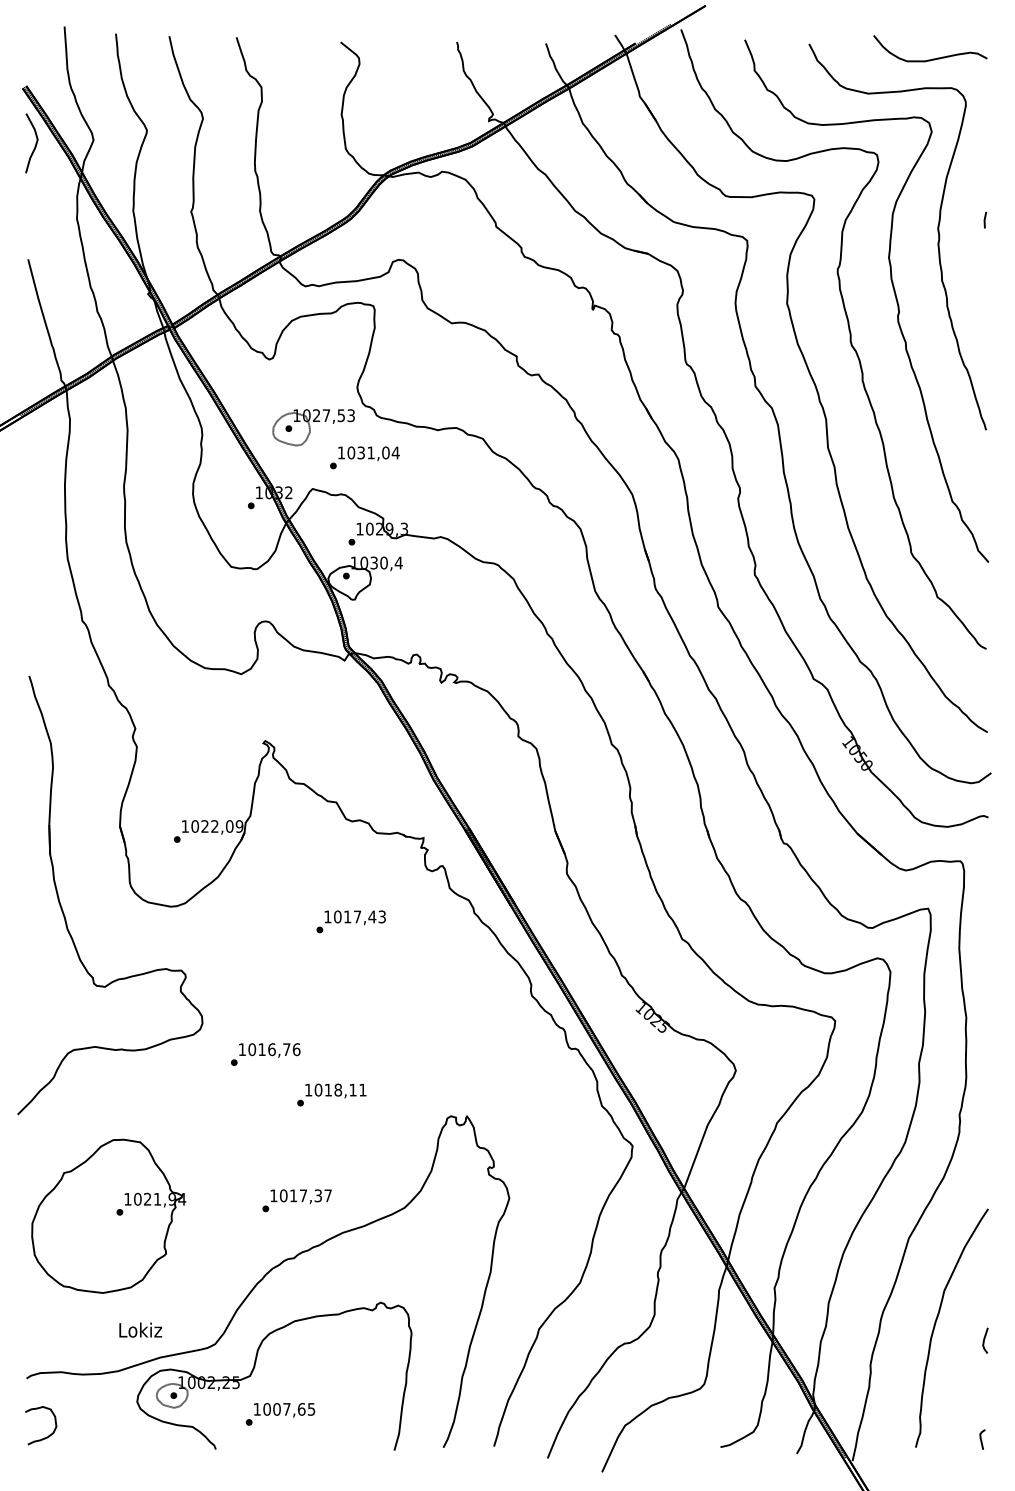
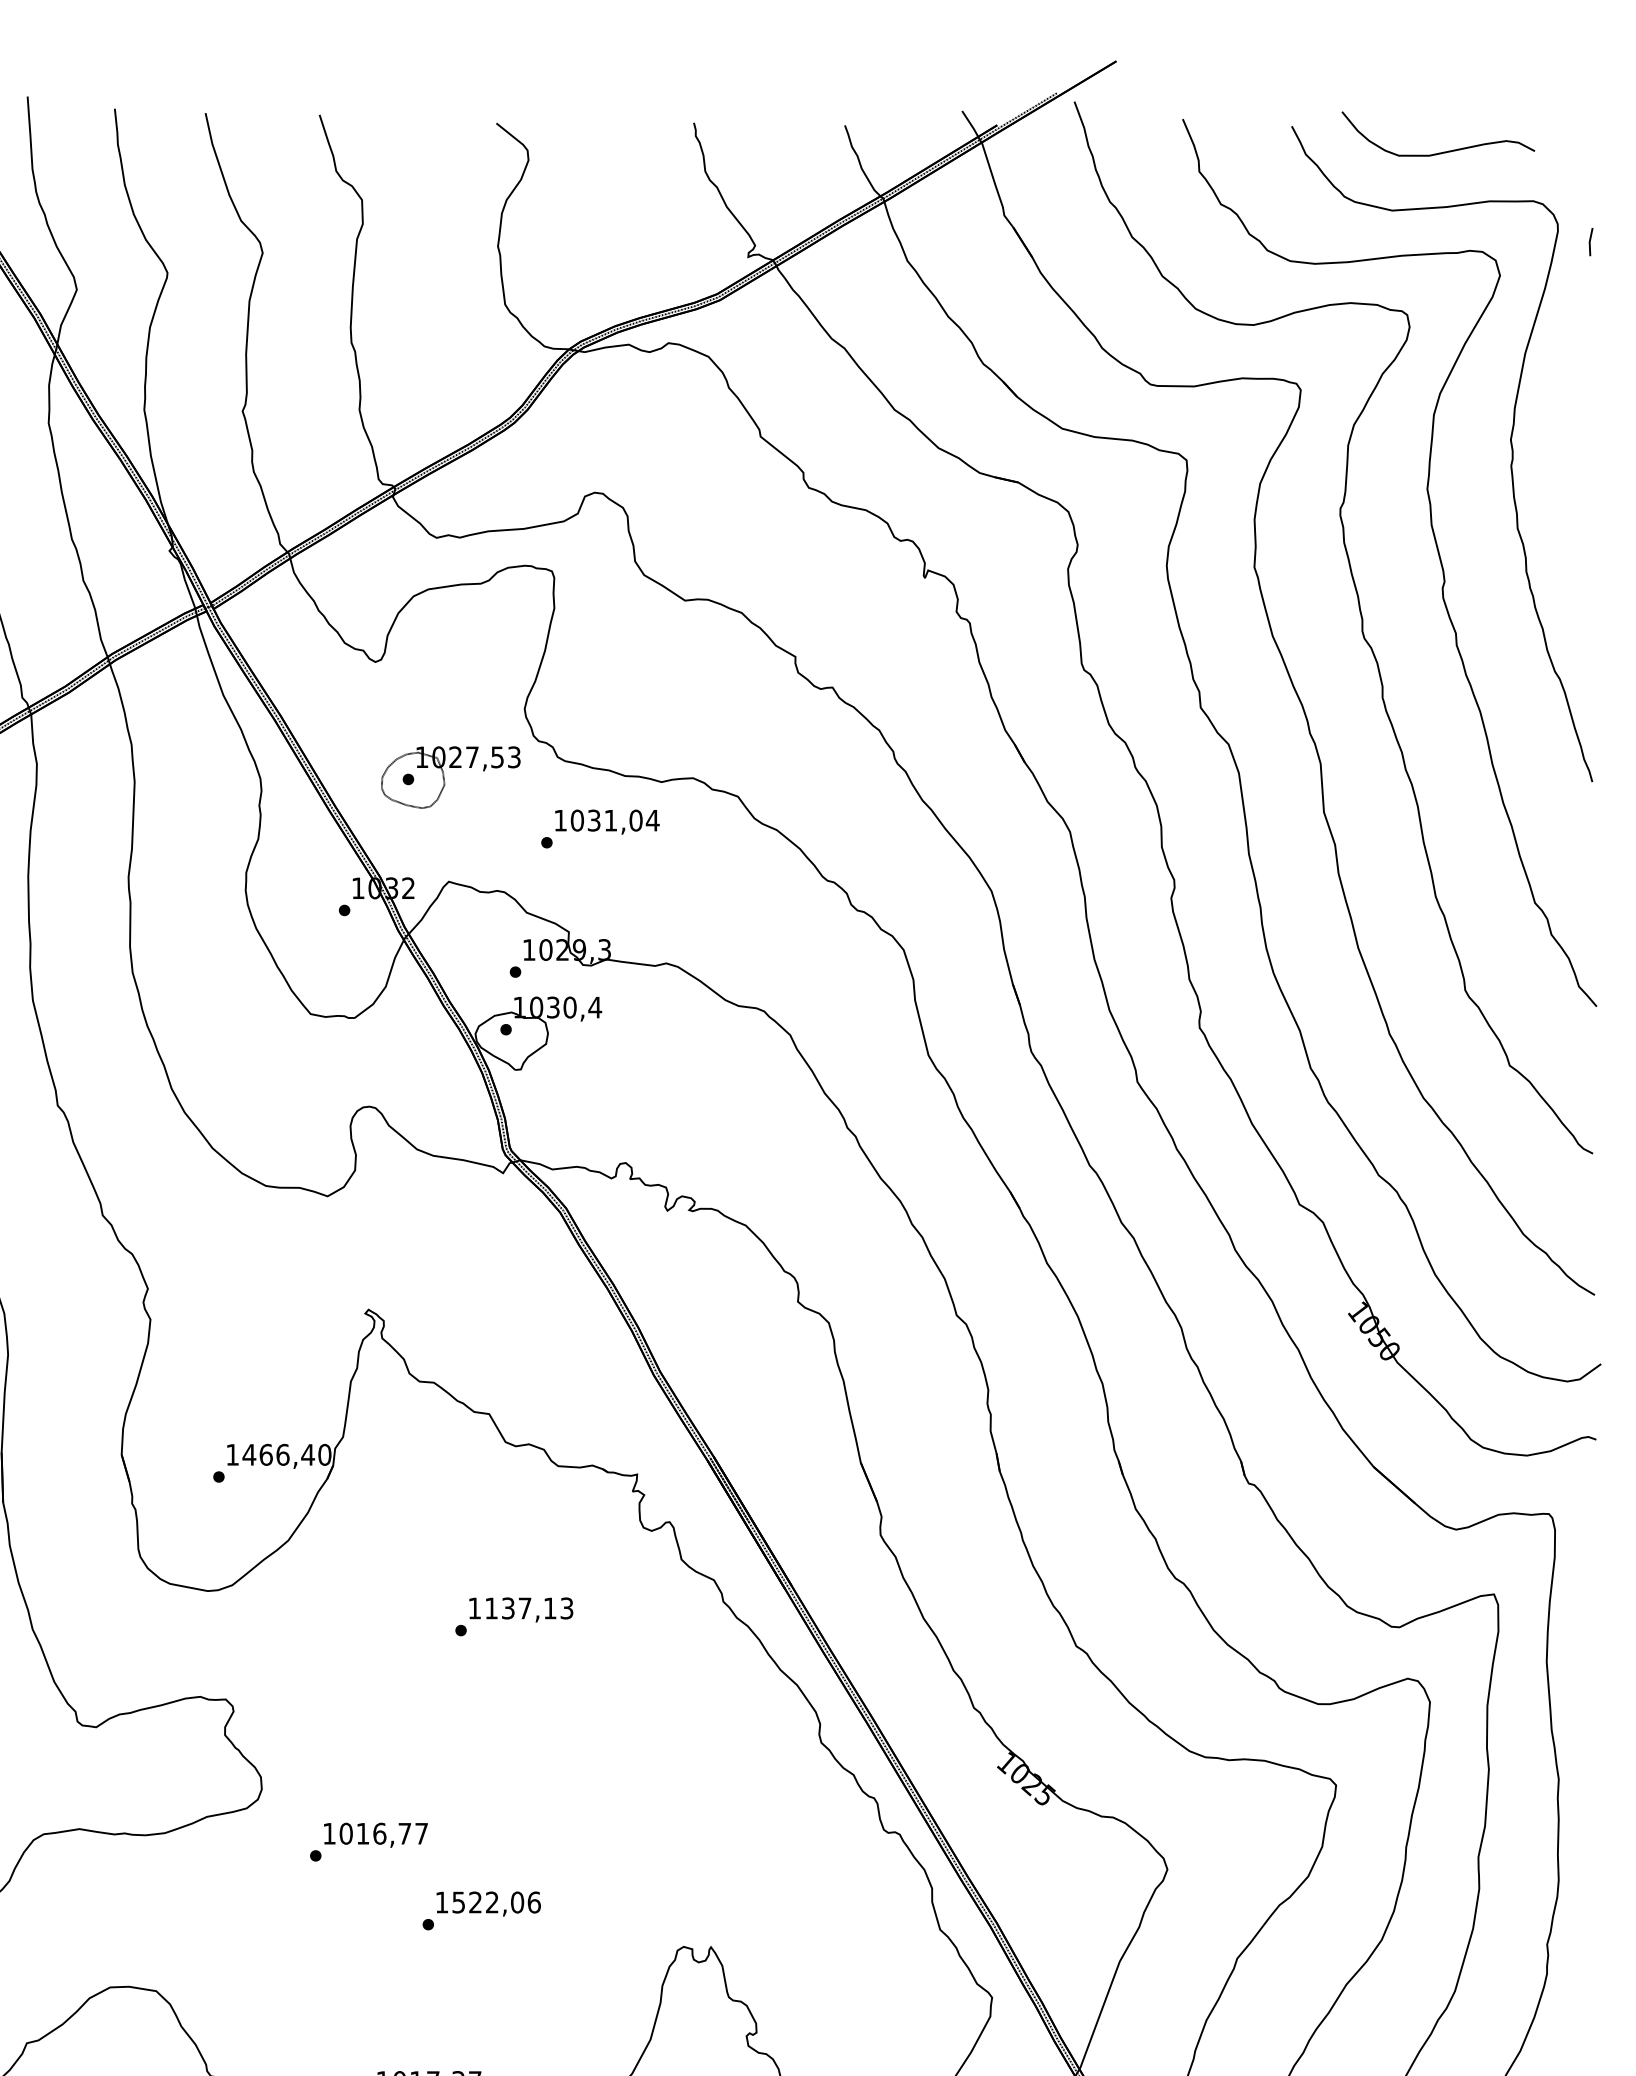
curve: (932, 58) -> (1441, 150), moved
line: (985, 219) -> (1591, 240), moved
text: (364, 457) -> (599, 828), moved
text: (217, 826) -> (287, 1454), 1022,09 -> 1466,40
text: (355, 916) -> (521, 1607), 1017,43 -> 1137,13
text: (296, 1049) -> (421, 1833), 1016,76 -> 1016,77
text: (340, 1089) -> (496, 1901), 1018,11 -> 1522,06

